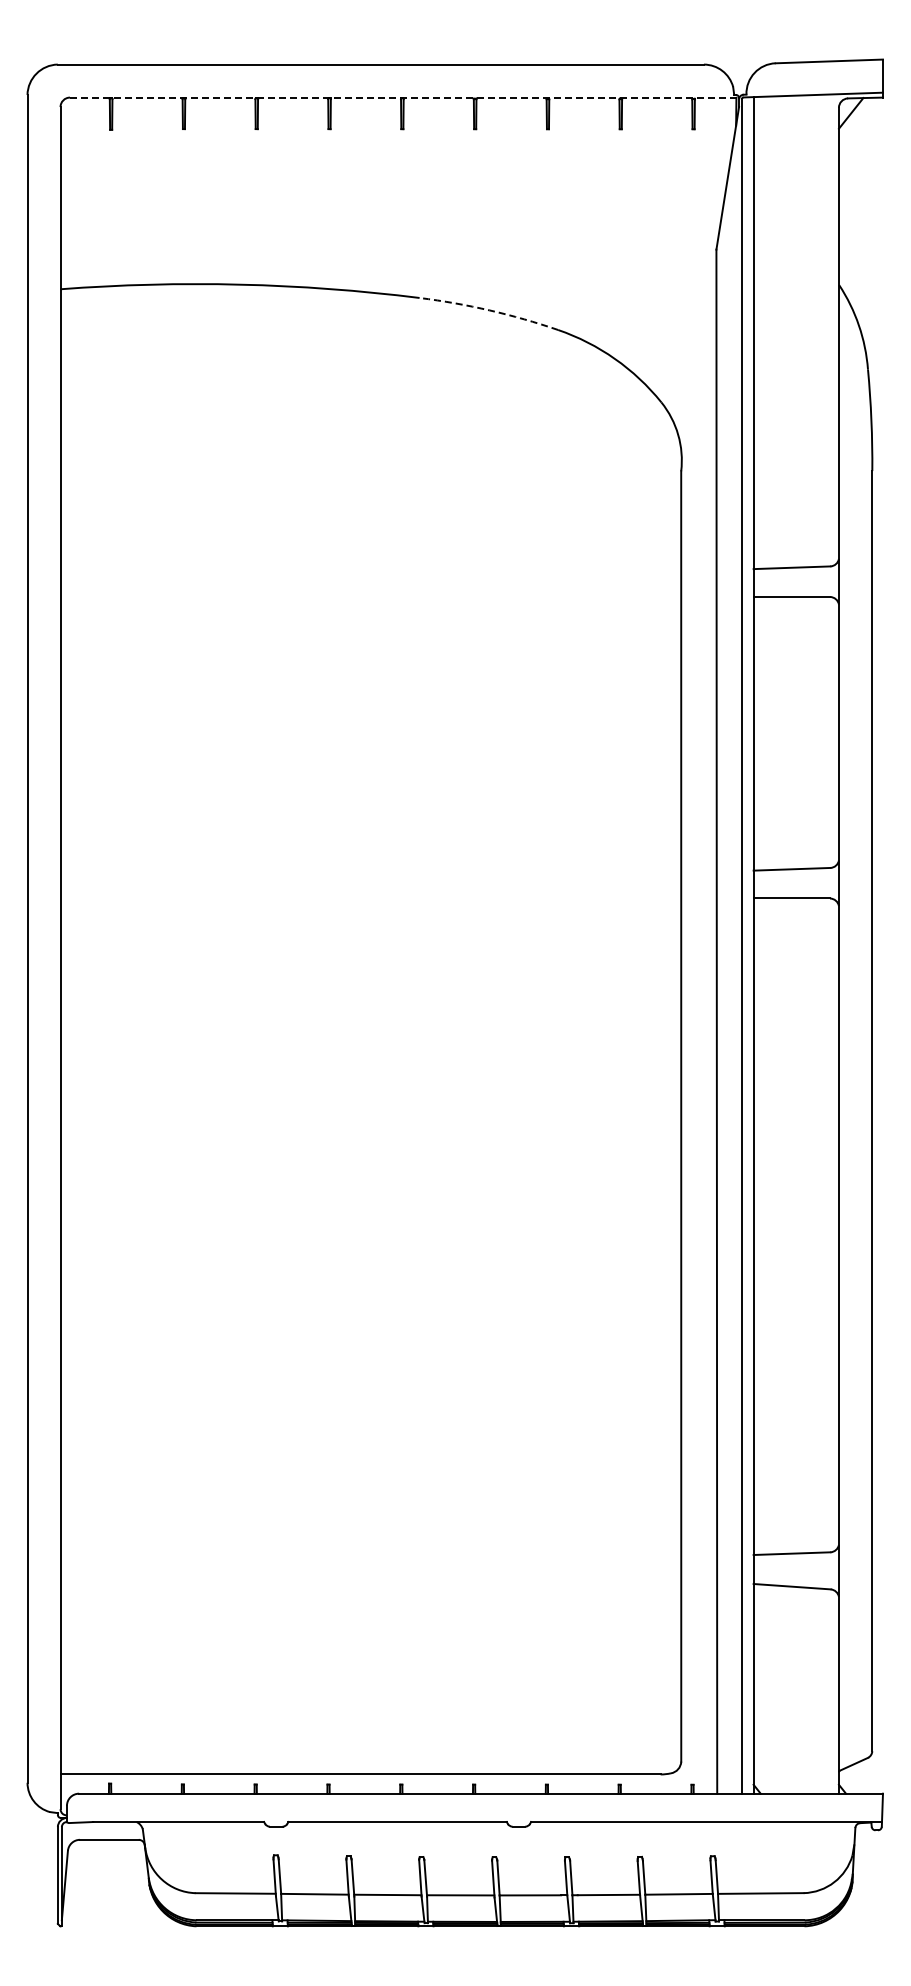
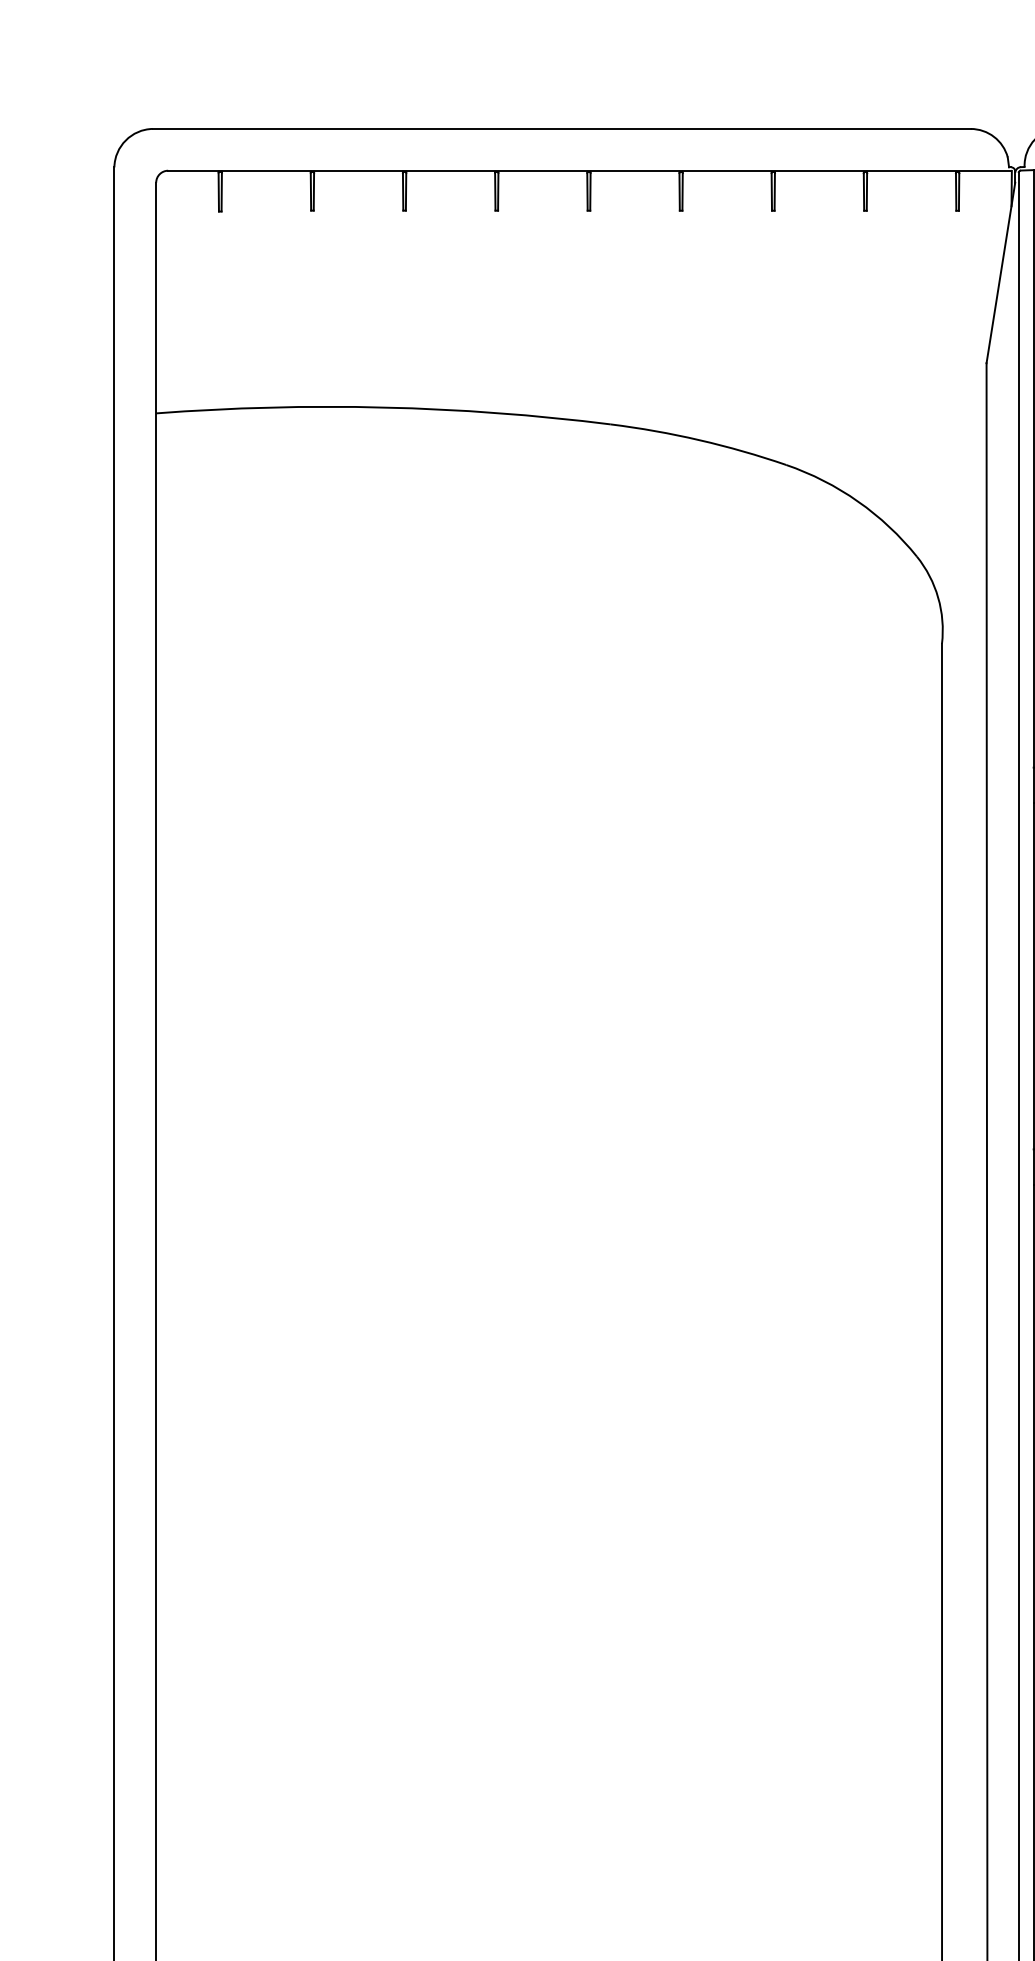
line: (403, 97) -> (590, 170), dashed -> solid
arc: (489, 310) -> (699, 440), dashed -> solid

